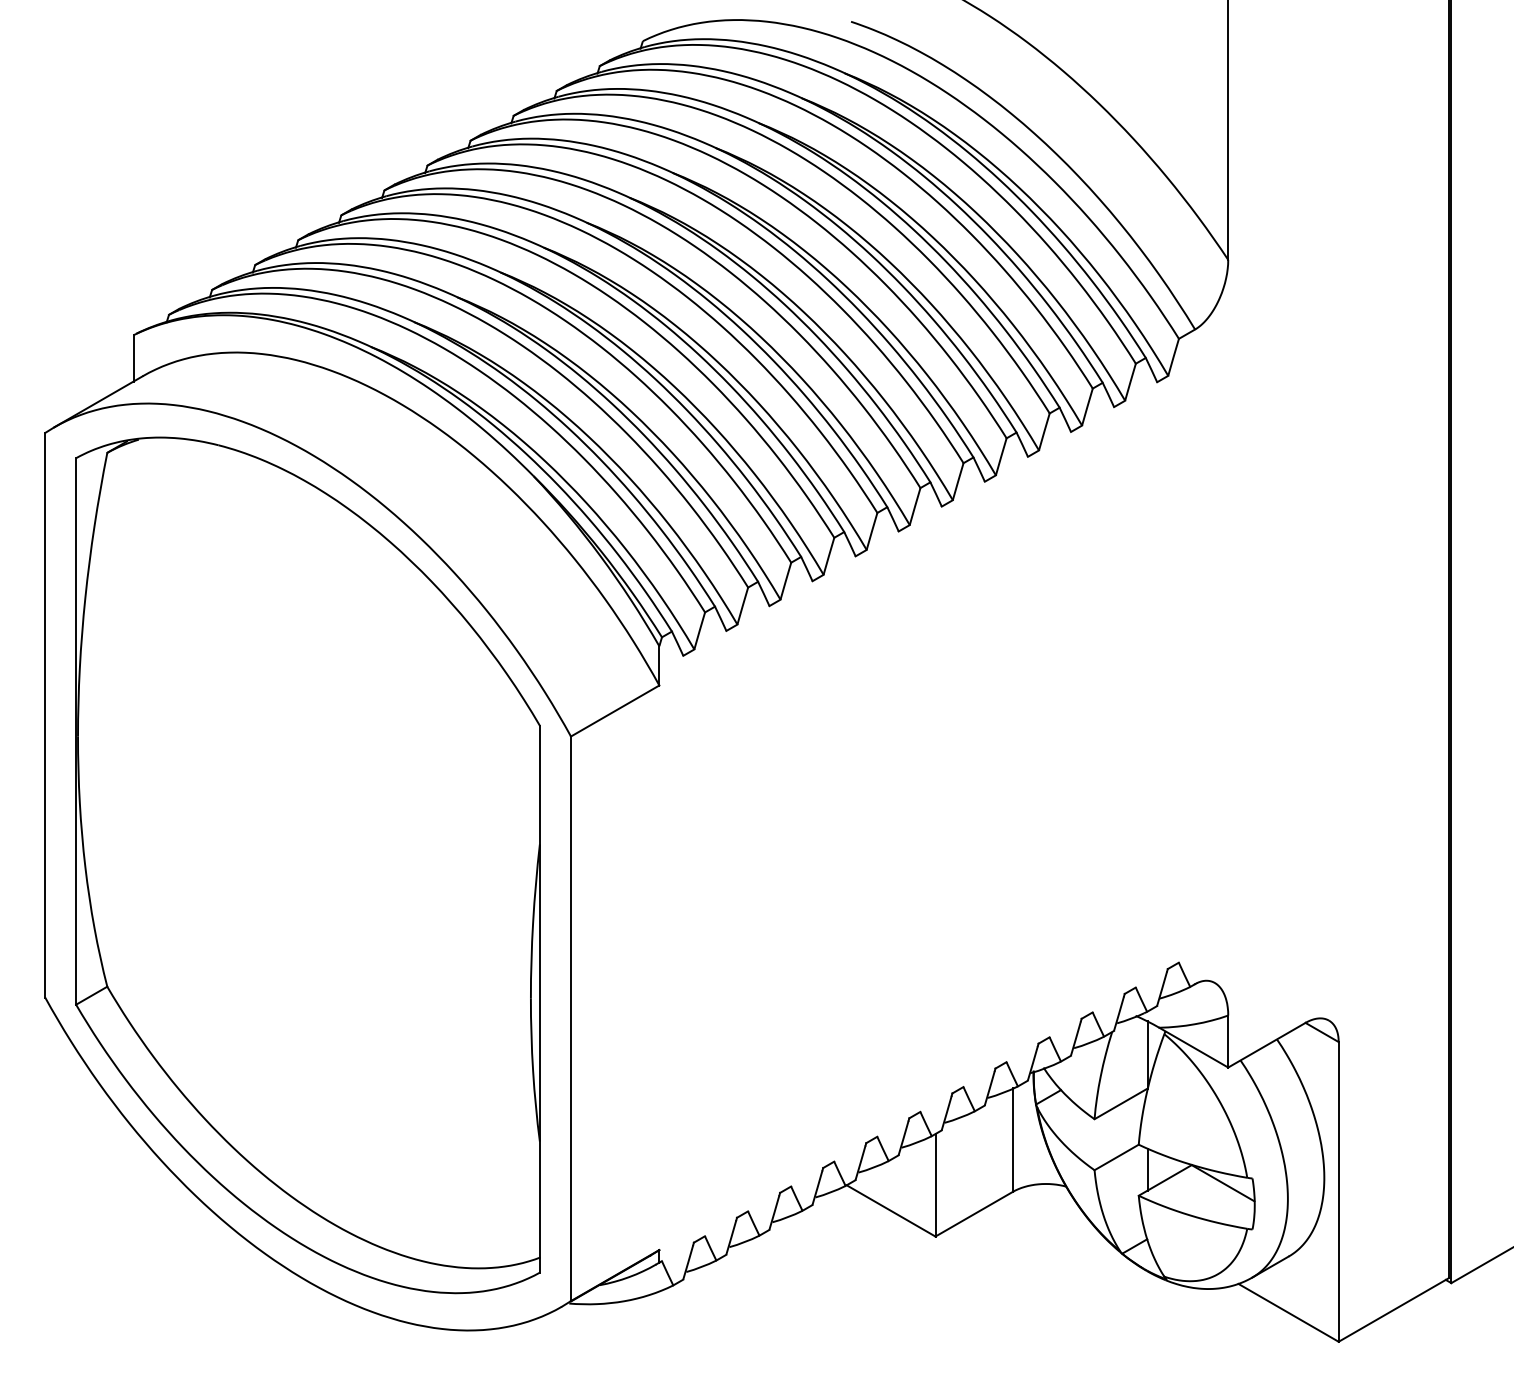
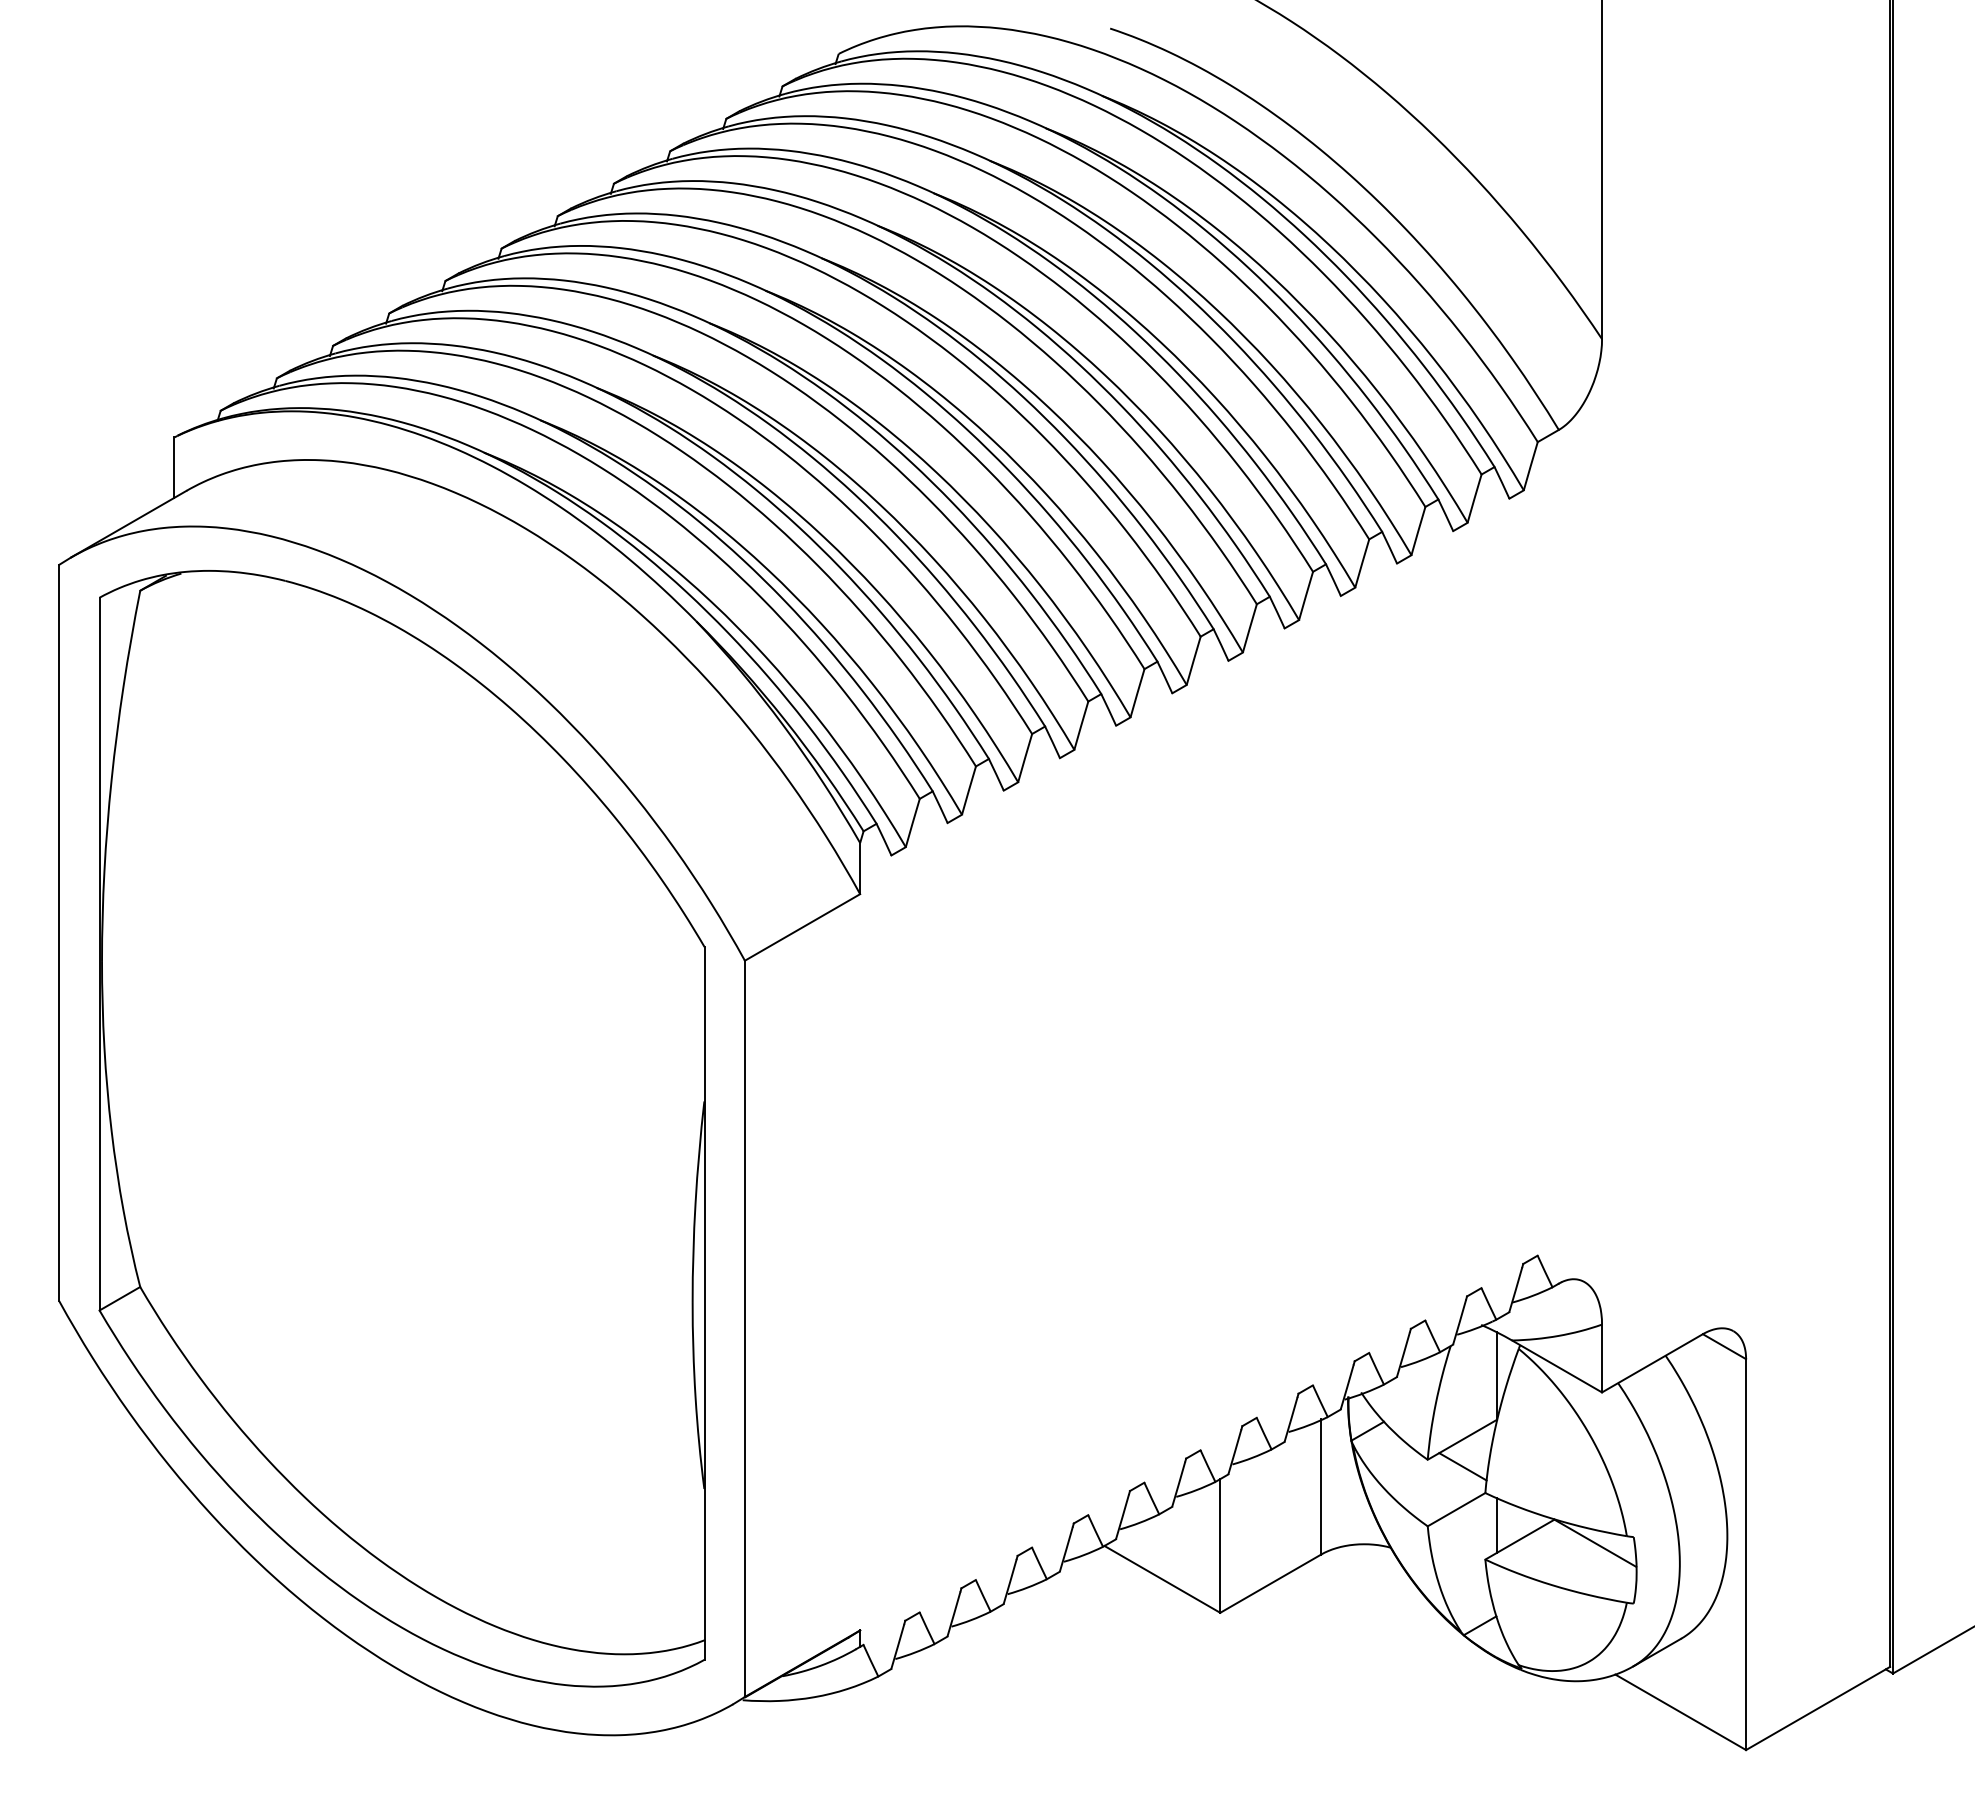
line: (1121, 1124) -> (1462, 1466), added

